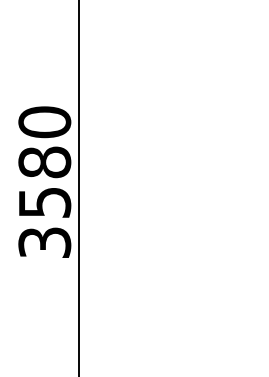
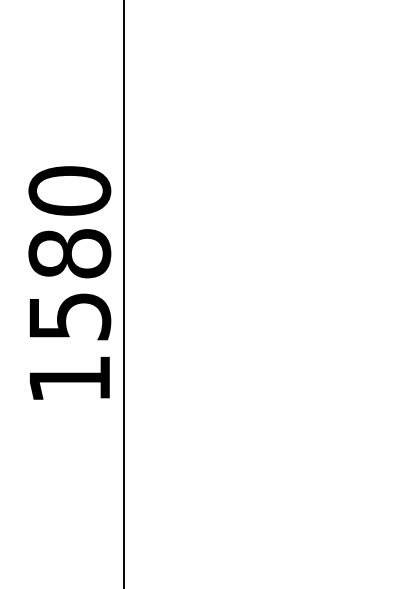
text: (44, 242) -> (69, 378), 3580 -> 1580

